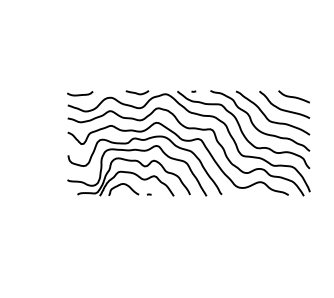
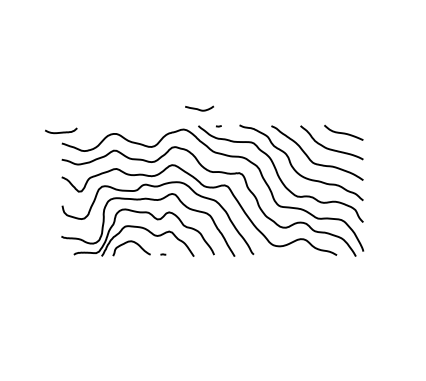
curve: (136, 92) -> (198, 108), moved
curve: (80, 94) -> (61, 131), moved

